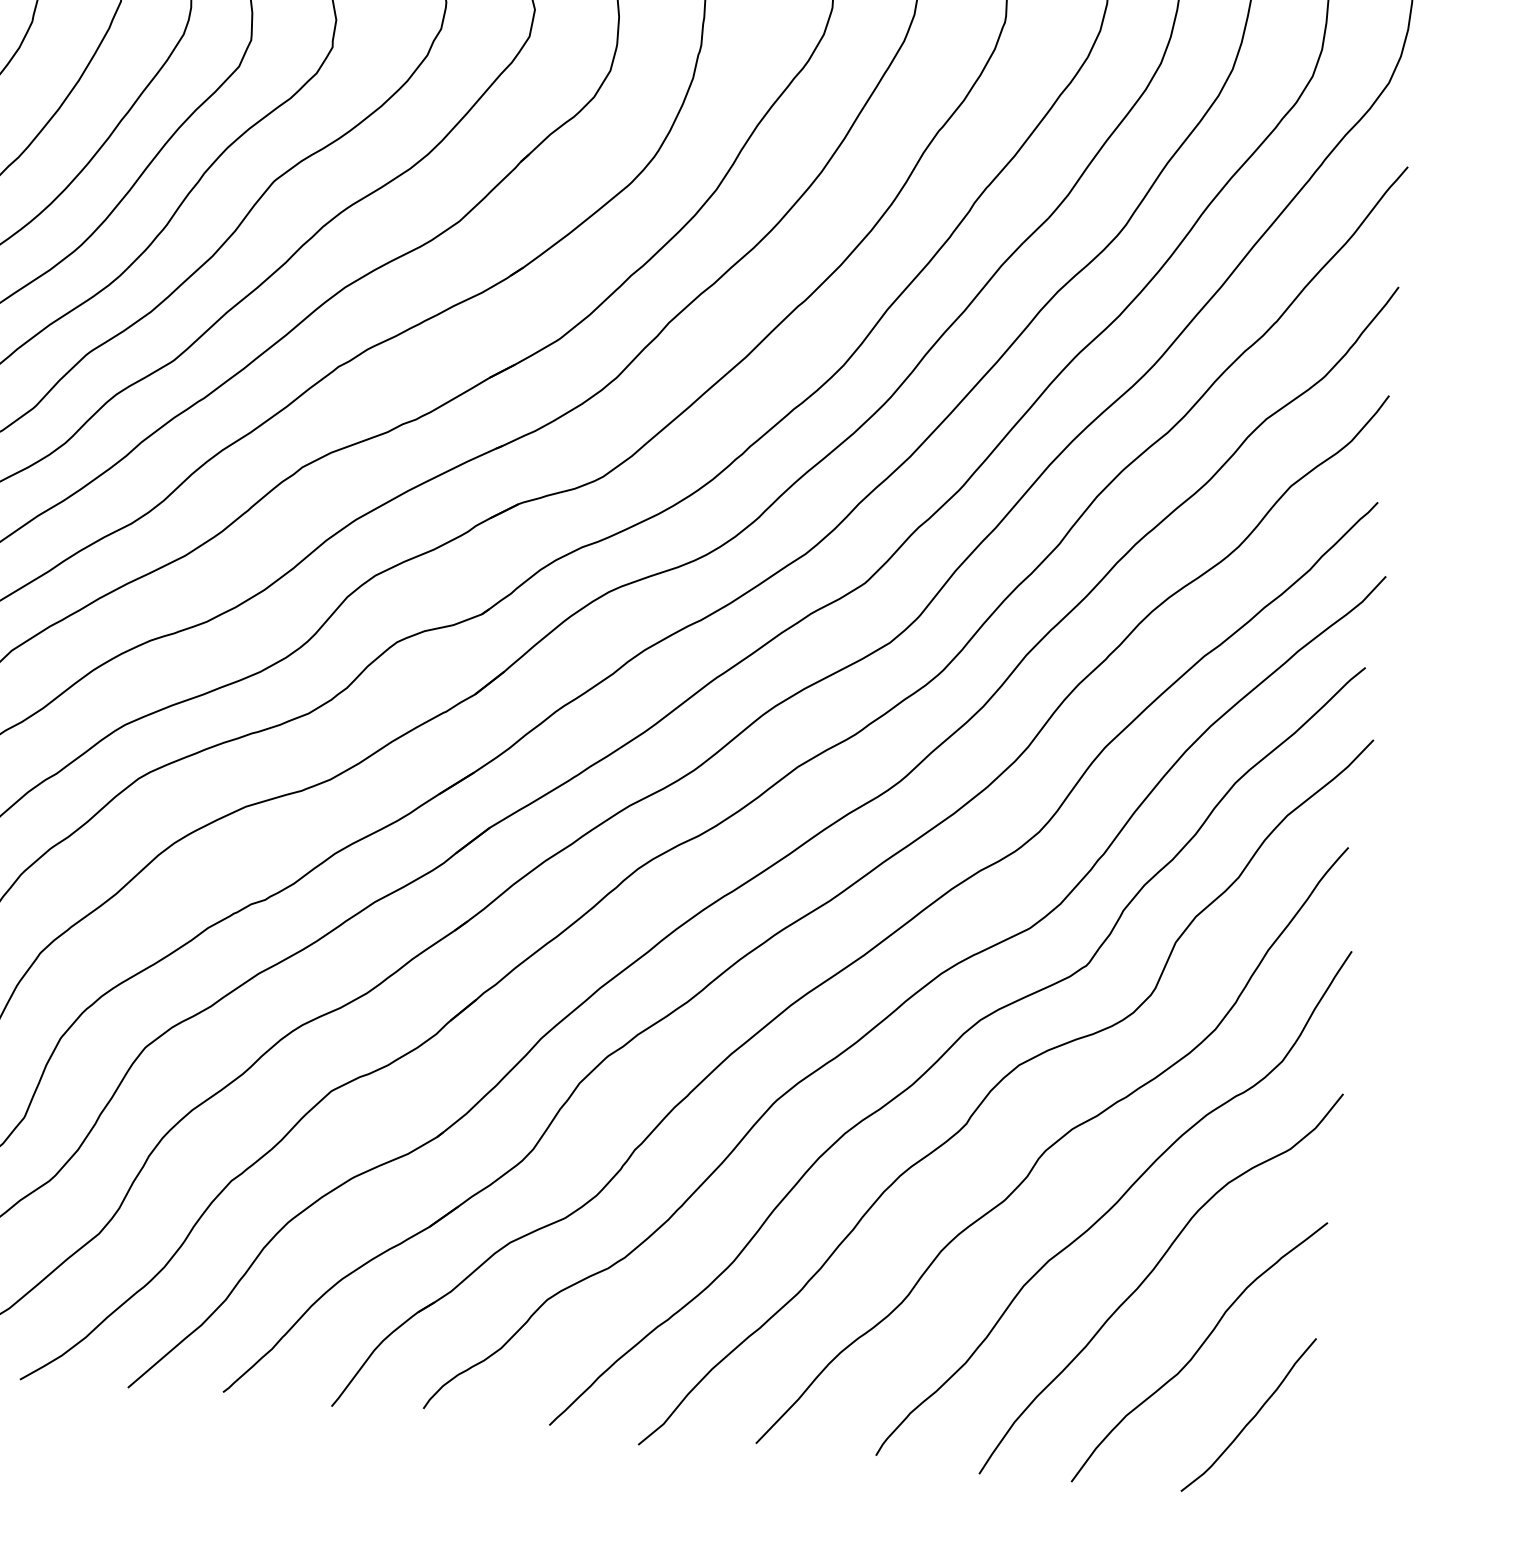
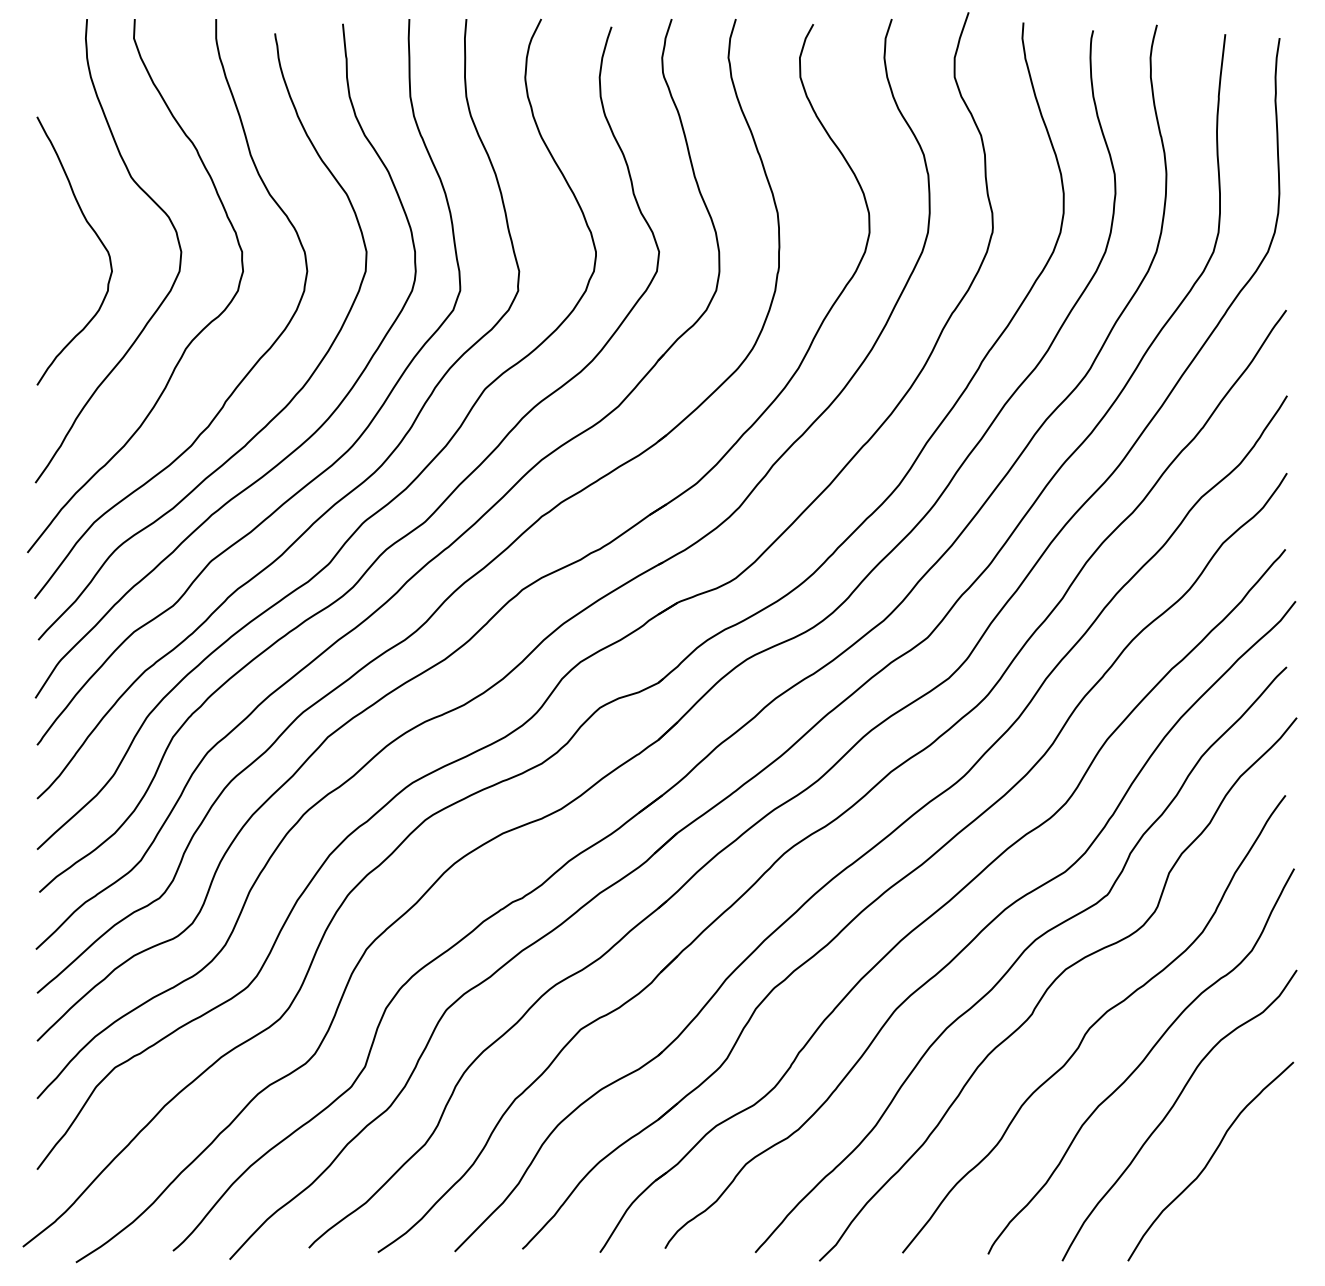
curve: (1251, 1417) -> (1251, 1204), removed

